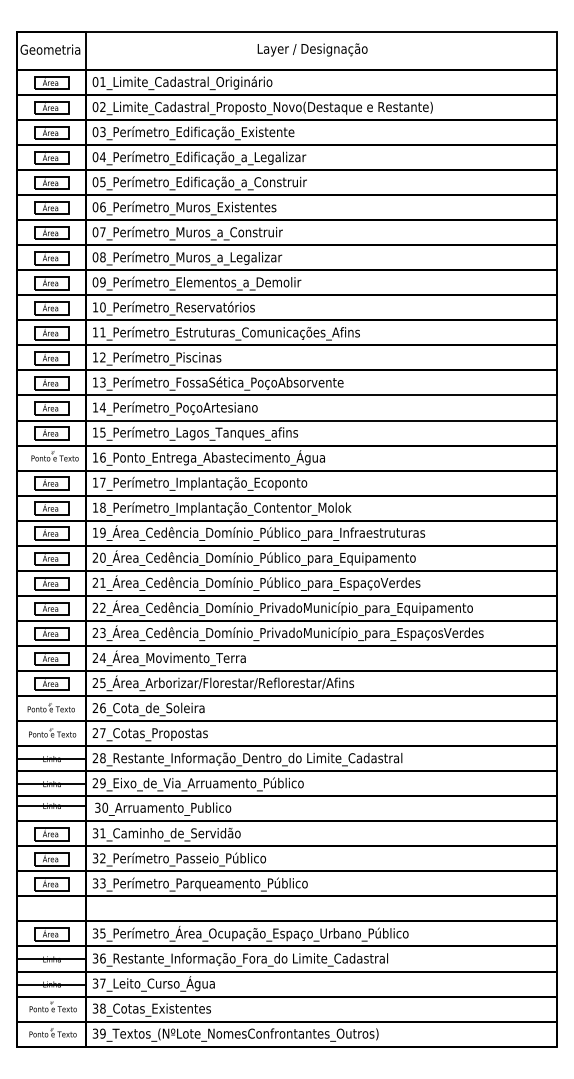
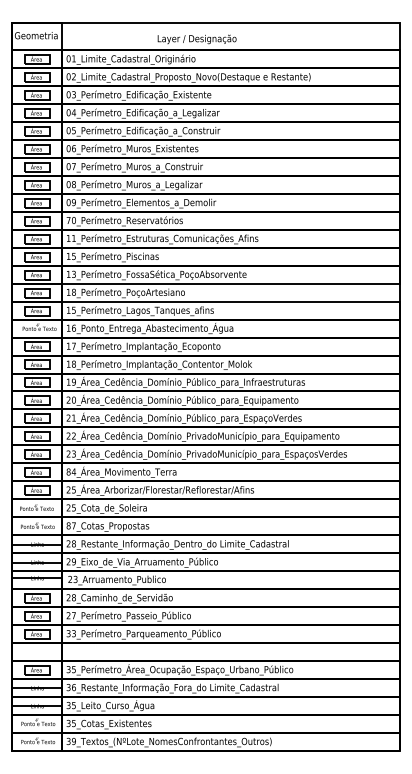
text: (312, 49) -> (197, 39), moved
text: (95, 307) -> (68, 220), 10_Perímetro_Reservatórios -> 70_Perímetro_Reservatórios
text: (102, 357) -> (73, 256), 12_Perímetro_Piscinas -> 15_Perímetro_Piscinas
text: (102, 407) -> (73, 292), 14_Perímetro_PoçoArtesiano -> 18_Perímetro_PoçoArtesiano
text: (95, 658) -> (68, 472), 24_Área_Movimento_Terra -> 84_Área_Movimento_Terra
text: (102, 708) -> (73, 508), 26_Cota_de_Soleira -> 25_Cota_de_Soleira
text: (95, 733) -> (68, 526), 27_Cotas_Propostas -> 87_Cotas_Propostas
text: (101, 807) -> (72, 579), 30_Arruamento_Publico -> 23_Arruamento_Publico
text: (98, 833) -> (70, 597), 31_Caminho_de_Servidão -> 28_Caminho_de_Servidão
text: (98, 858) -> (70, 615), 32_Perímetro_Passeio_Público -> 27_Perímetro_Passeio_Público
text: (102, 983) -> (73, 705), 37_Leito_Curso_Água -> 35_Leito_Curso_Água
text: (102, 1008) -> (73, 723), 38_Cotas_Existentes -> 35_Cotas_Existentes

